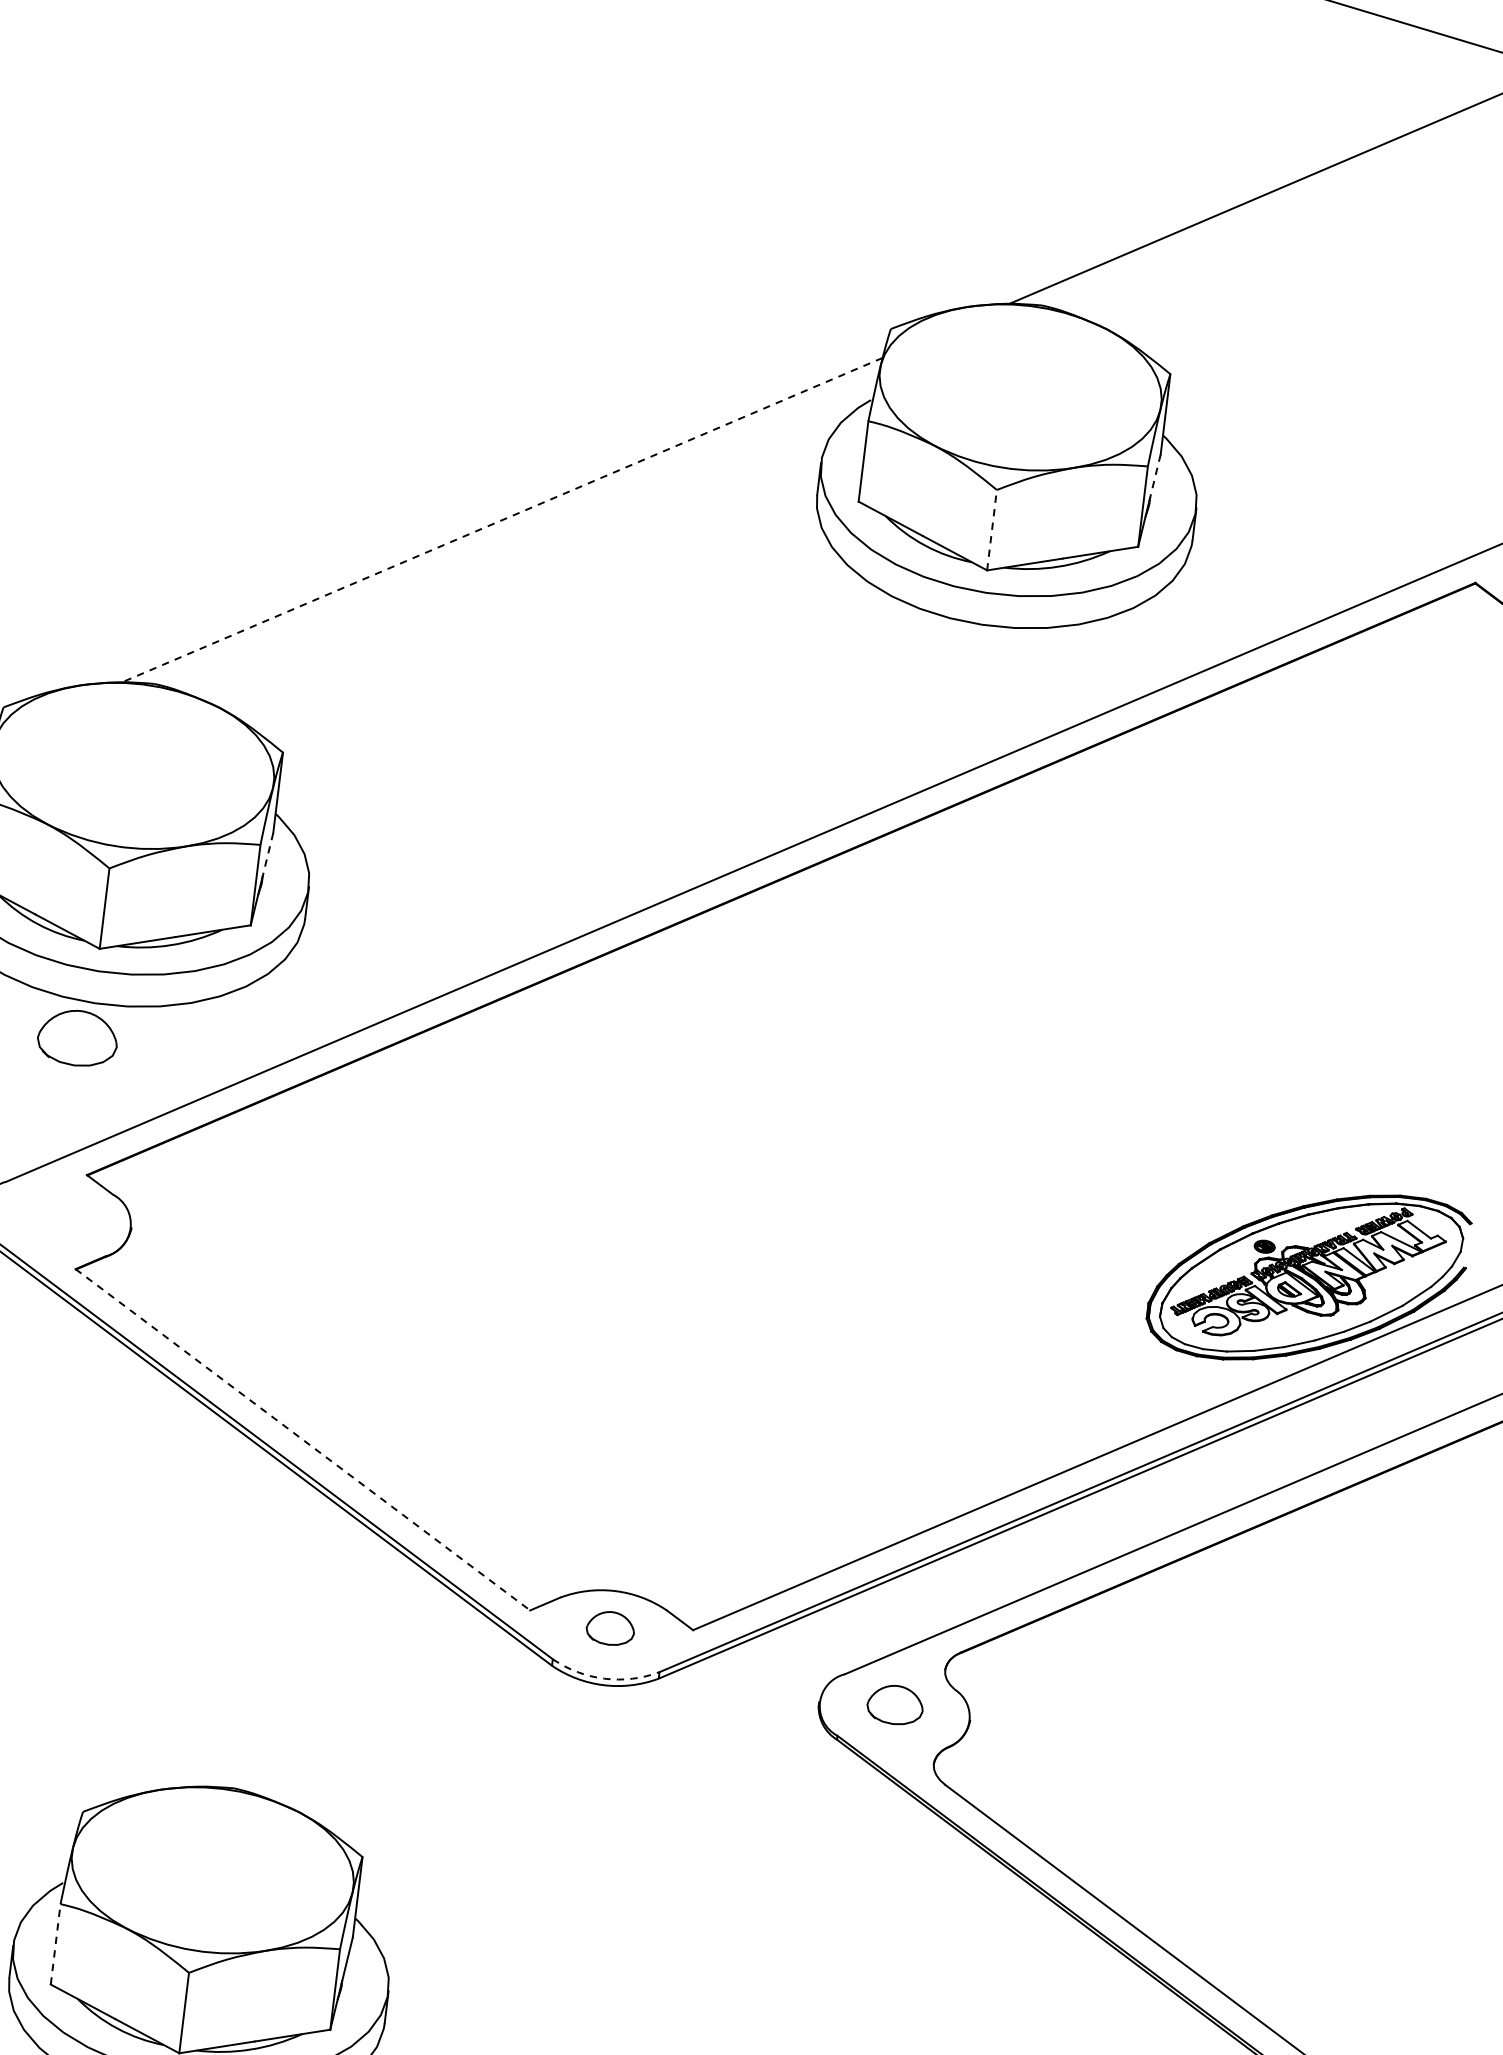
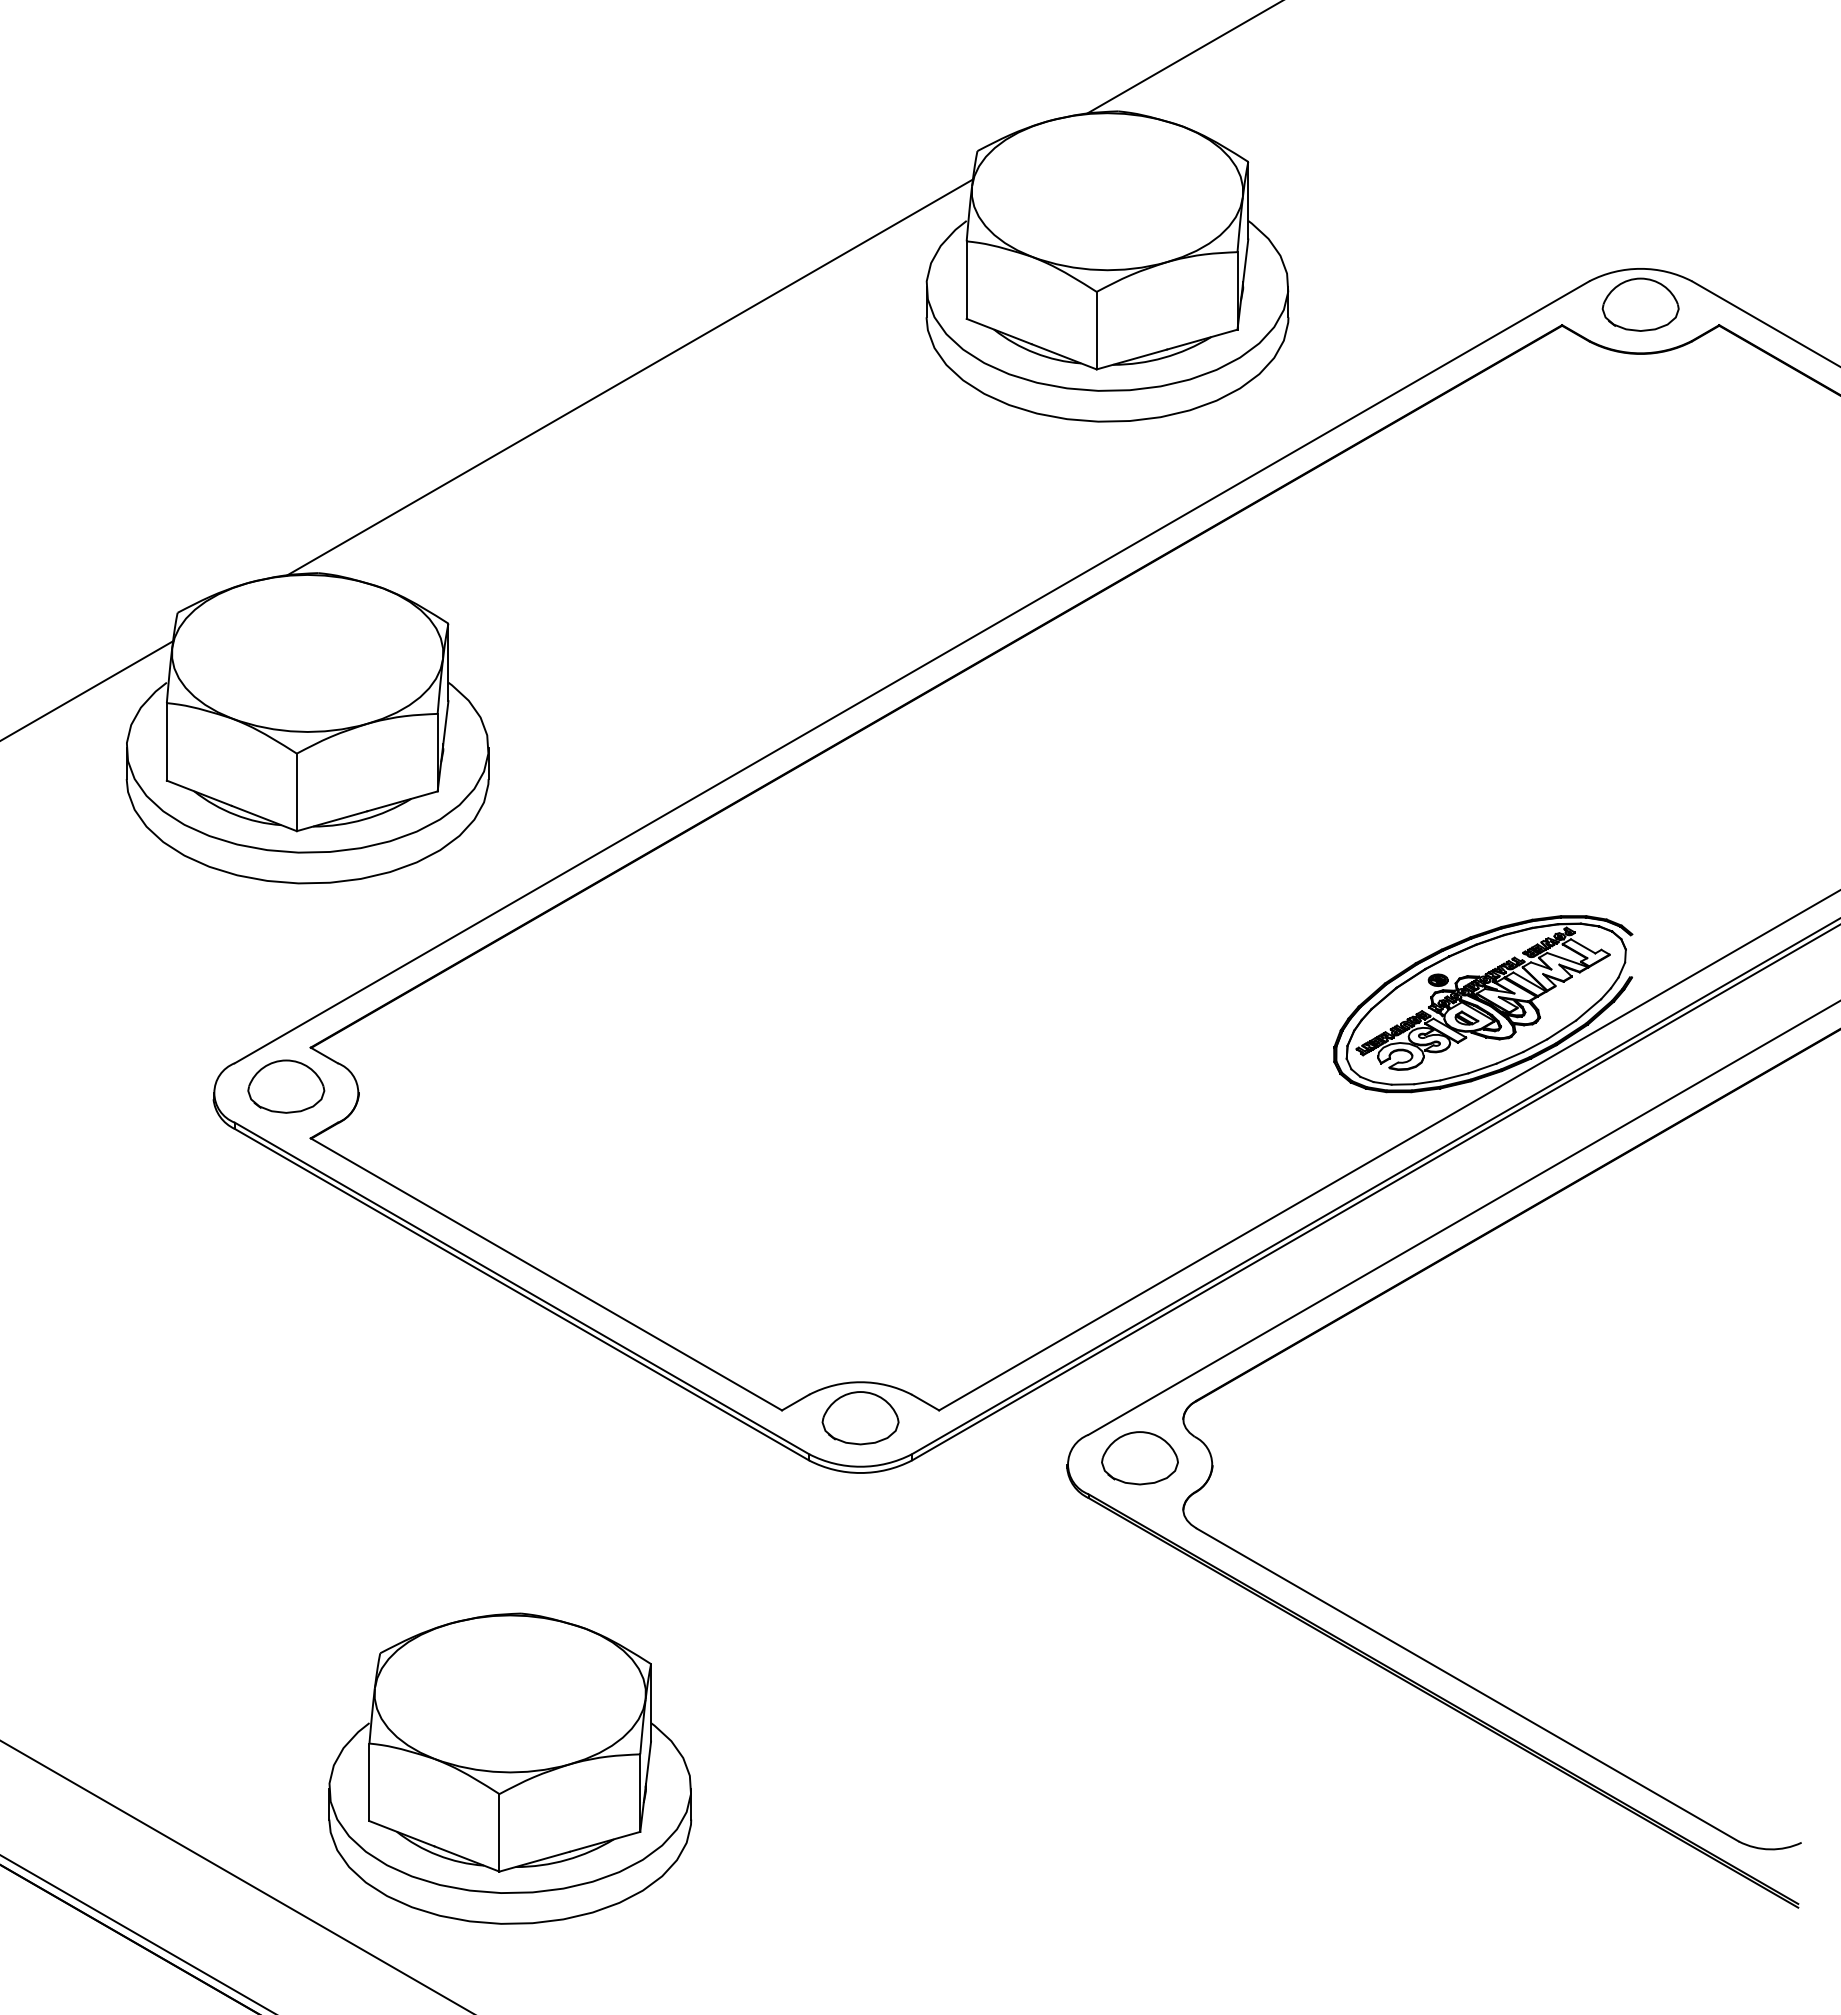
line: (1155, 477) -> (1245, 261), dashed -> solid
line: (502, 520) -> (630, 377), dashed -> solid
line: (991, 529) -> (1096, 330), dashed -> solid
line: (267, 855) -> (445, 723), dashed -> solid
part: (78, 1038) -> (286, 1086), moved
line: (302, 1439) -> (546, 1274), dashed -> solid
part: (610, 1628) -> (860, 1418), size x1.67
arc: (604, 1678) -> (860, 1466), dashed -> solid
part: (894, 1705) -> (1139, 1458), size x1.43
line: (55, 1944) -> (369, 1782), dashed -> solid

